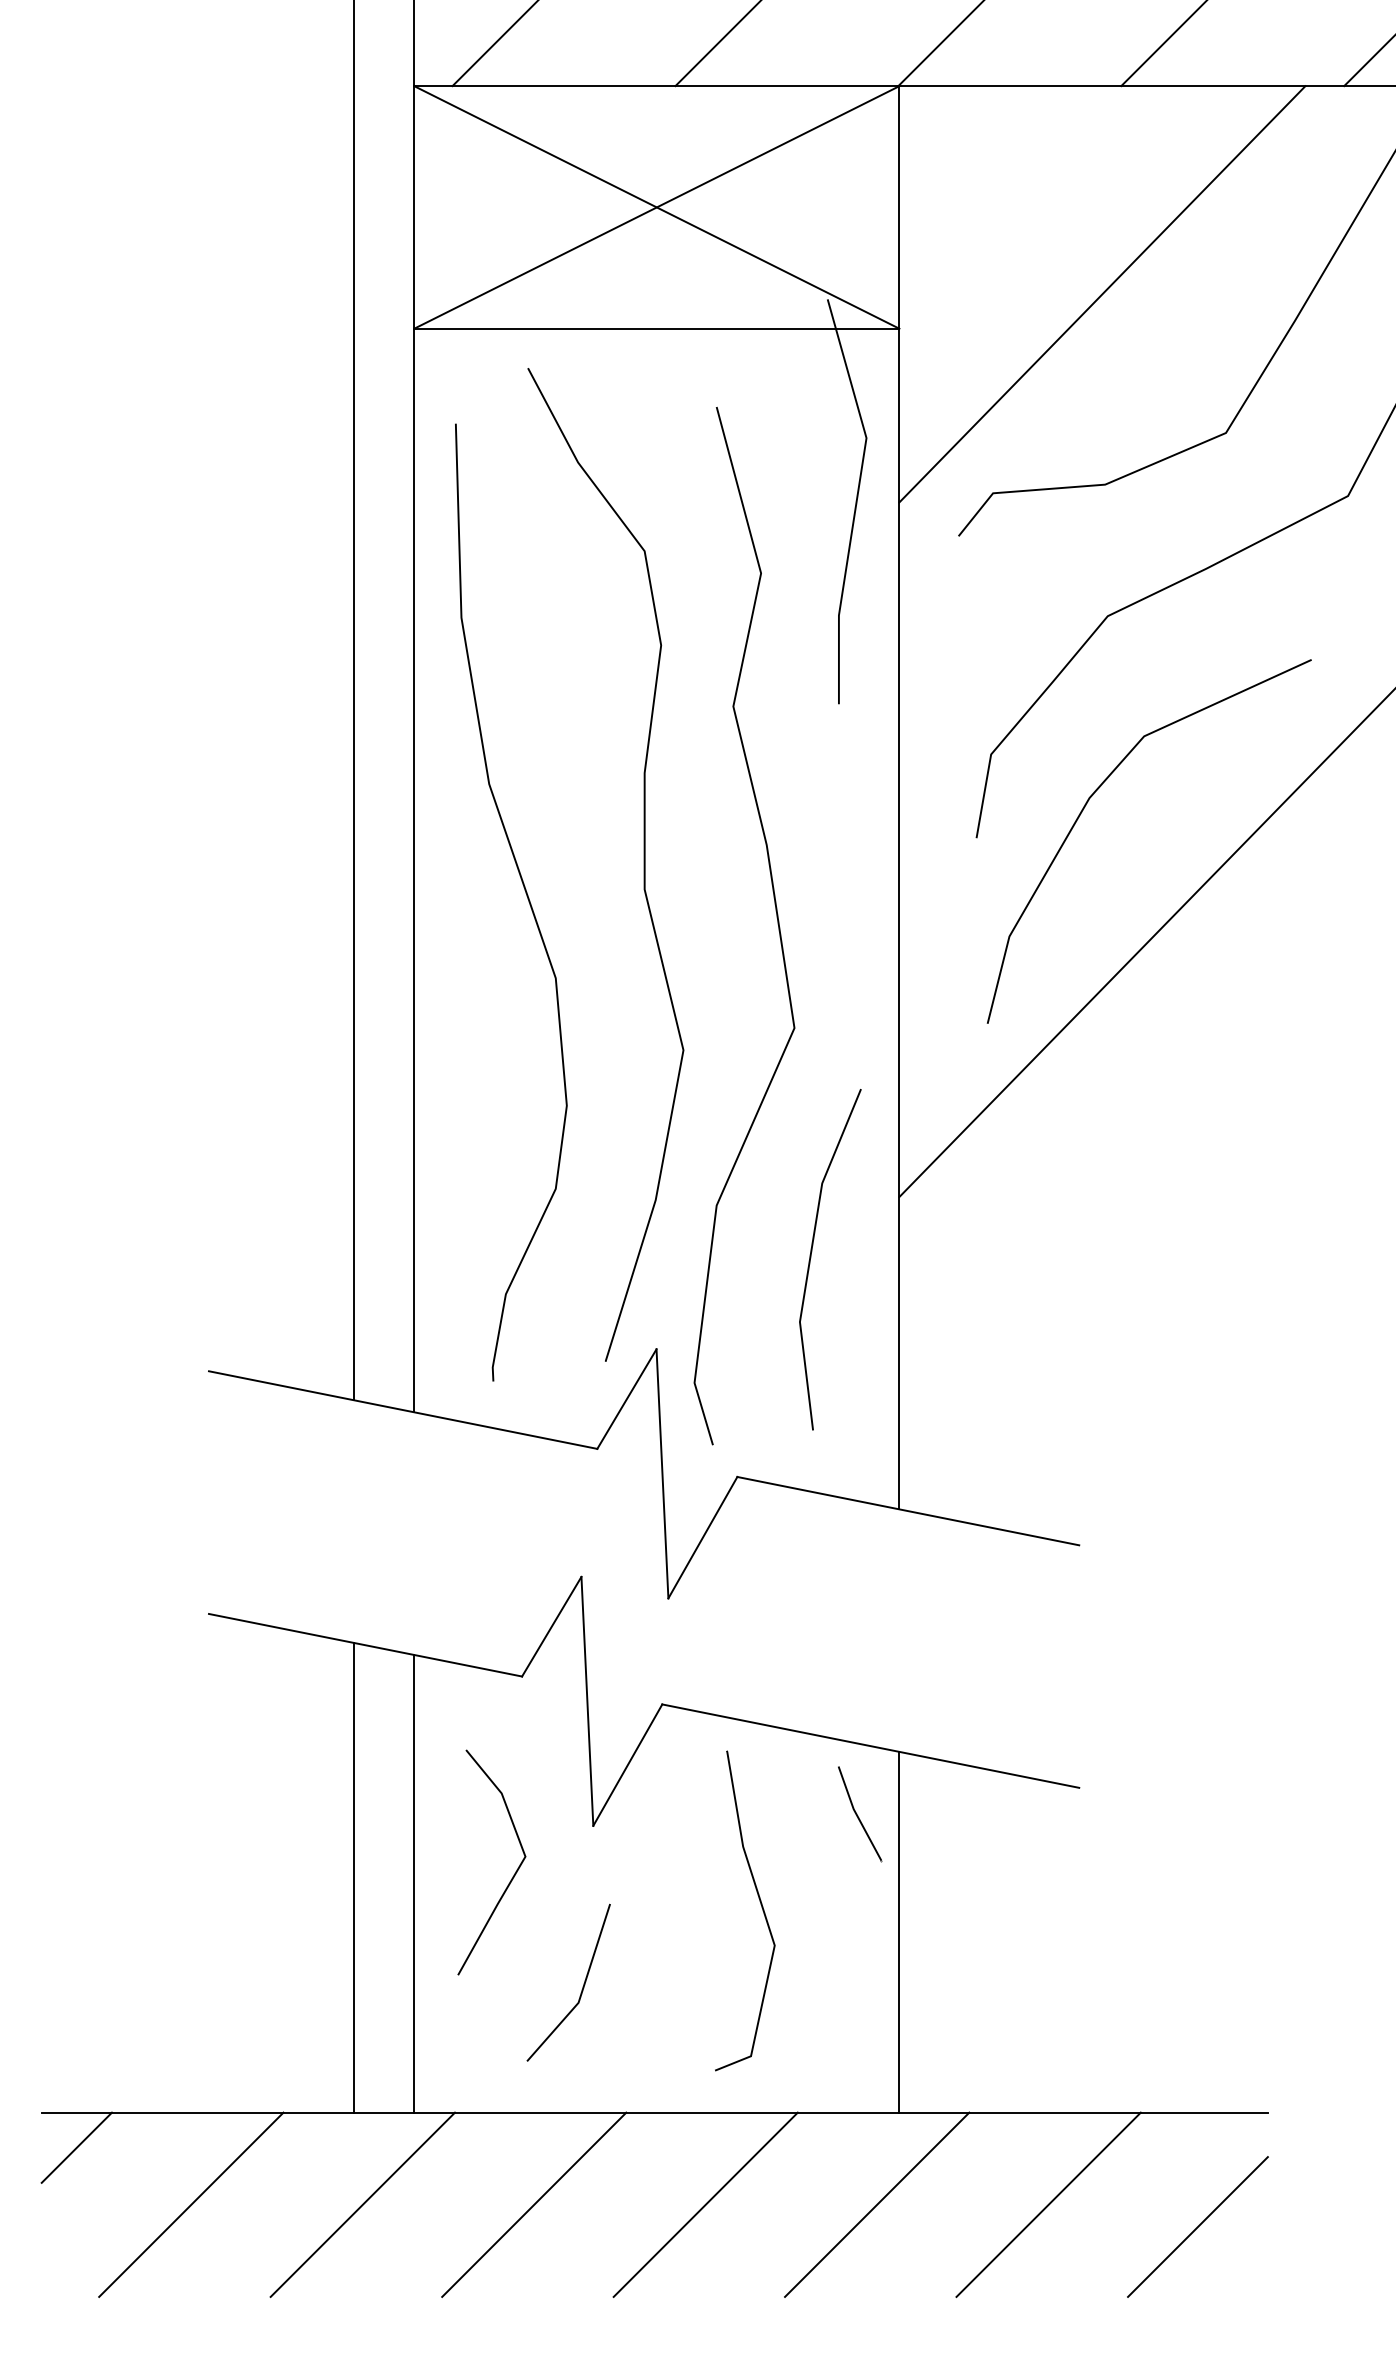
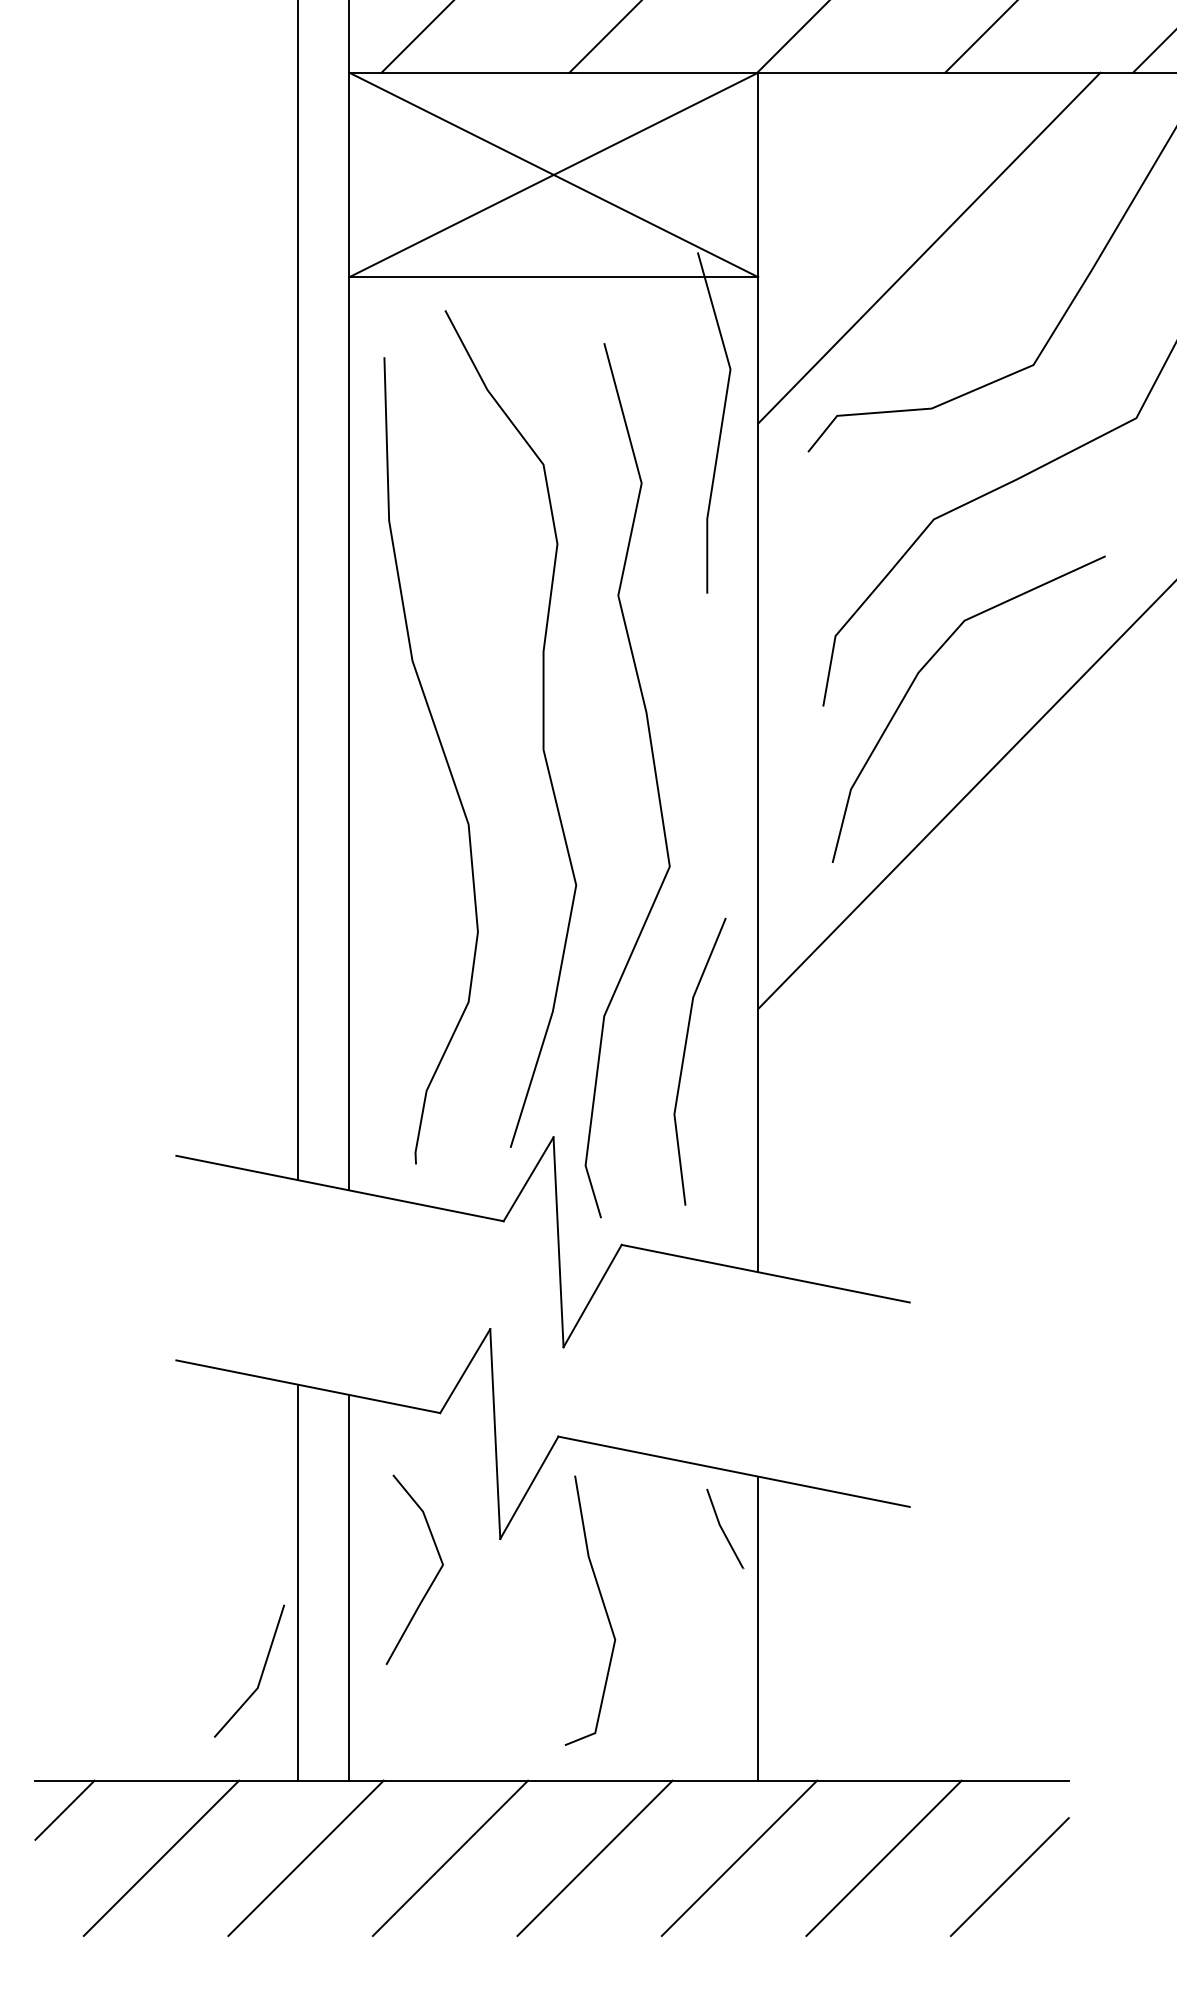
curve: (760, 1904) -> (603, 1605), moved
line: (582, 1986) -> (261, 1674), moved

